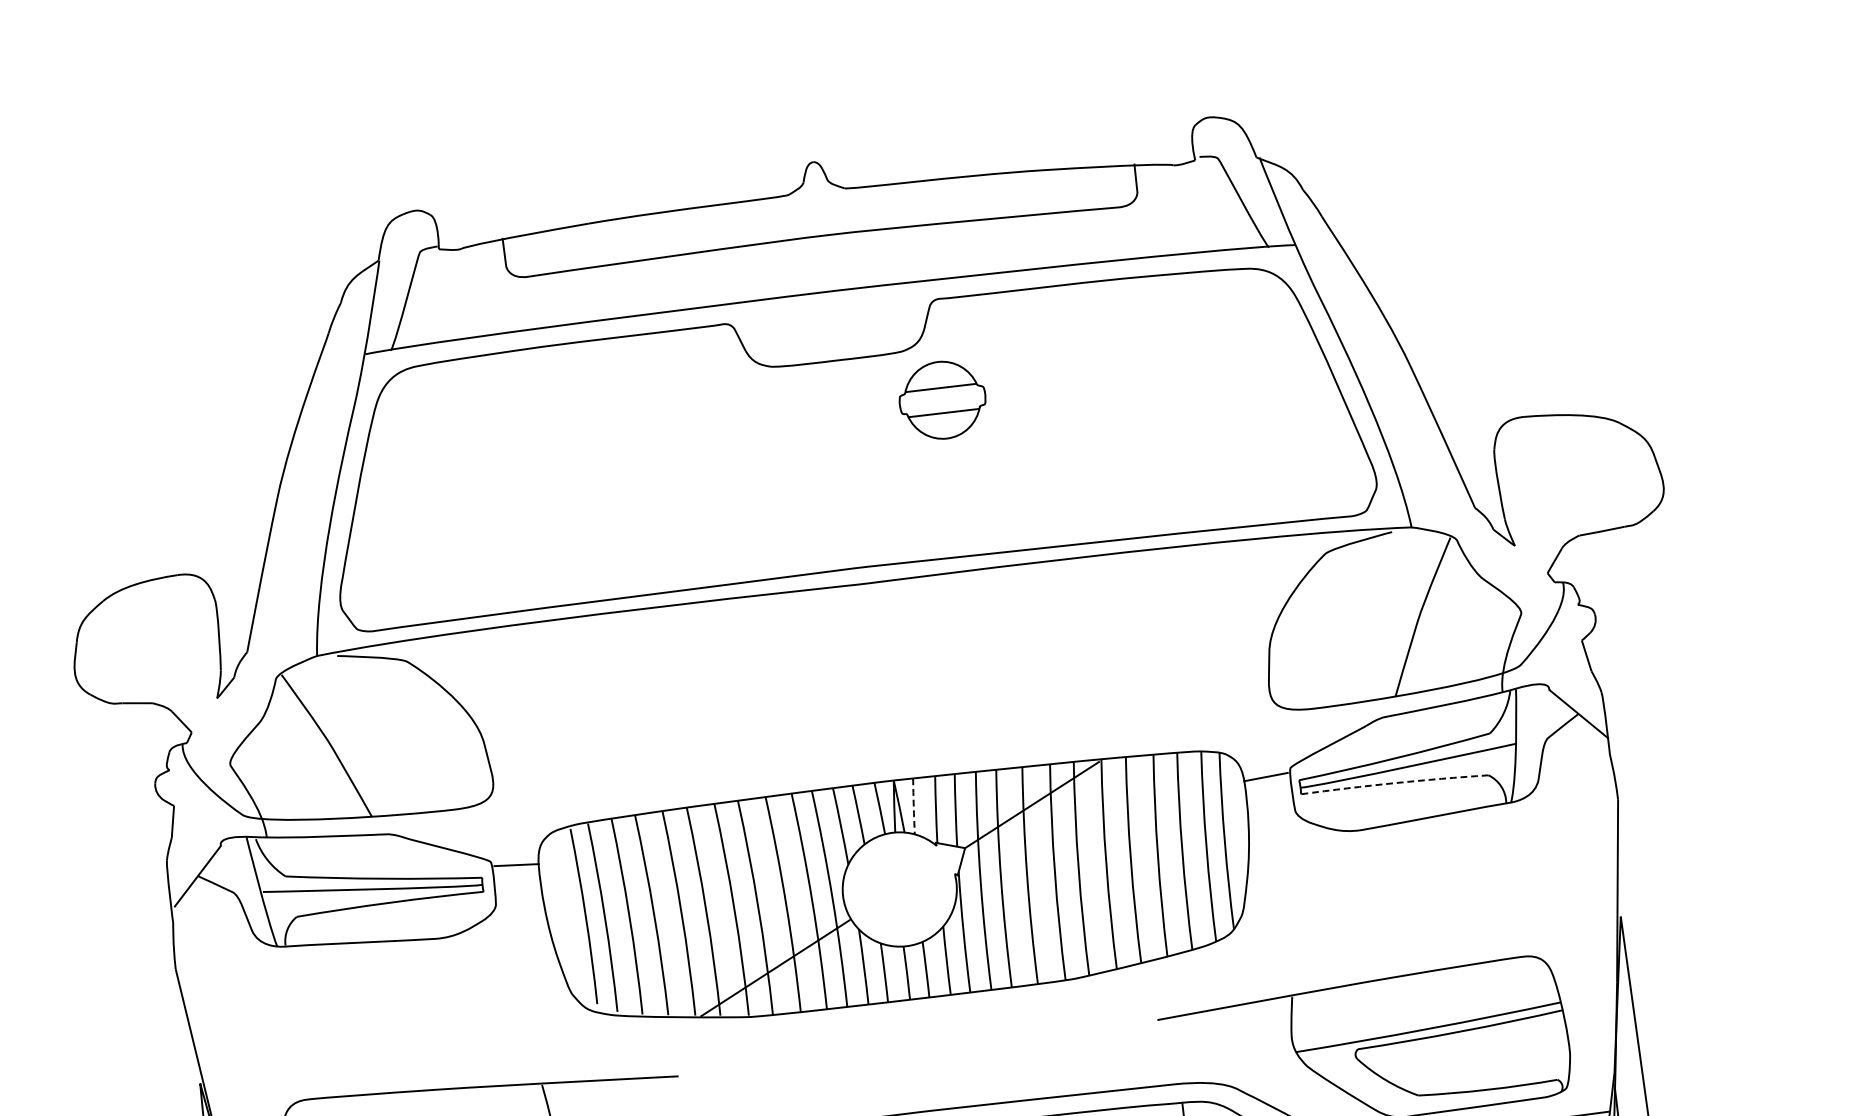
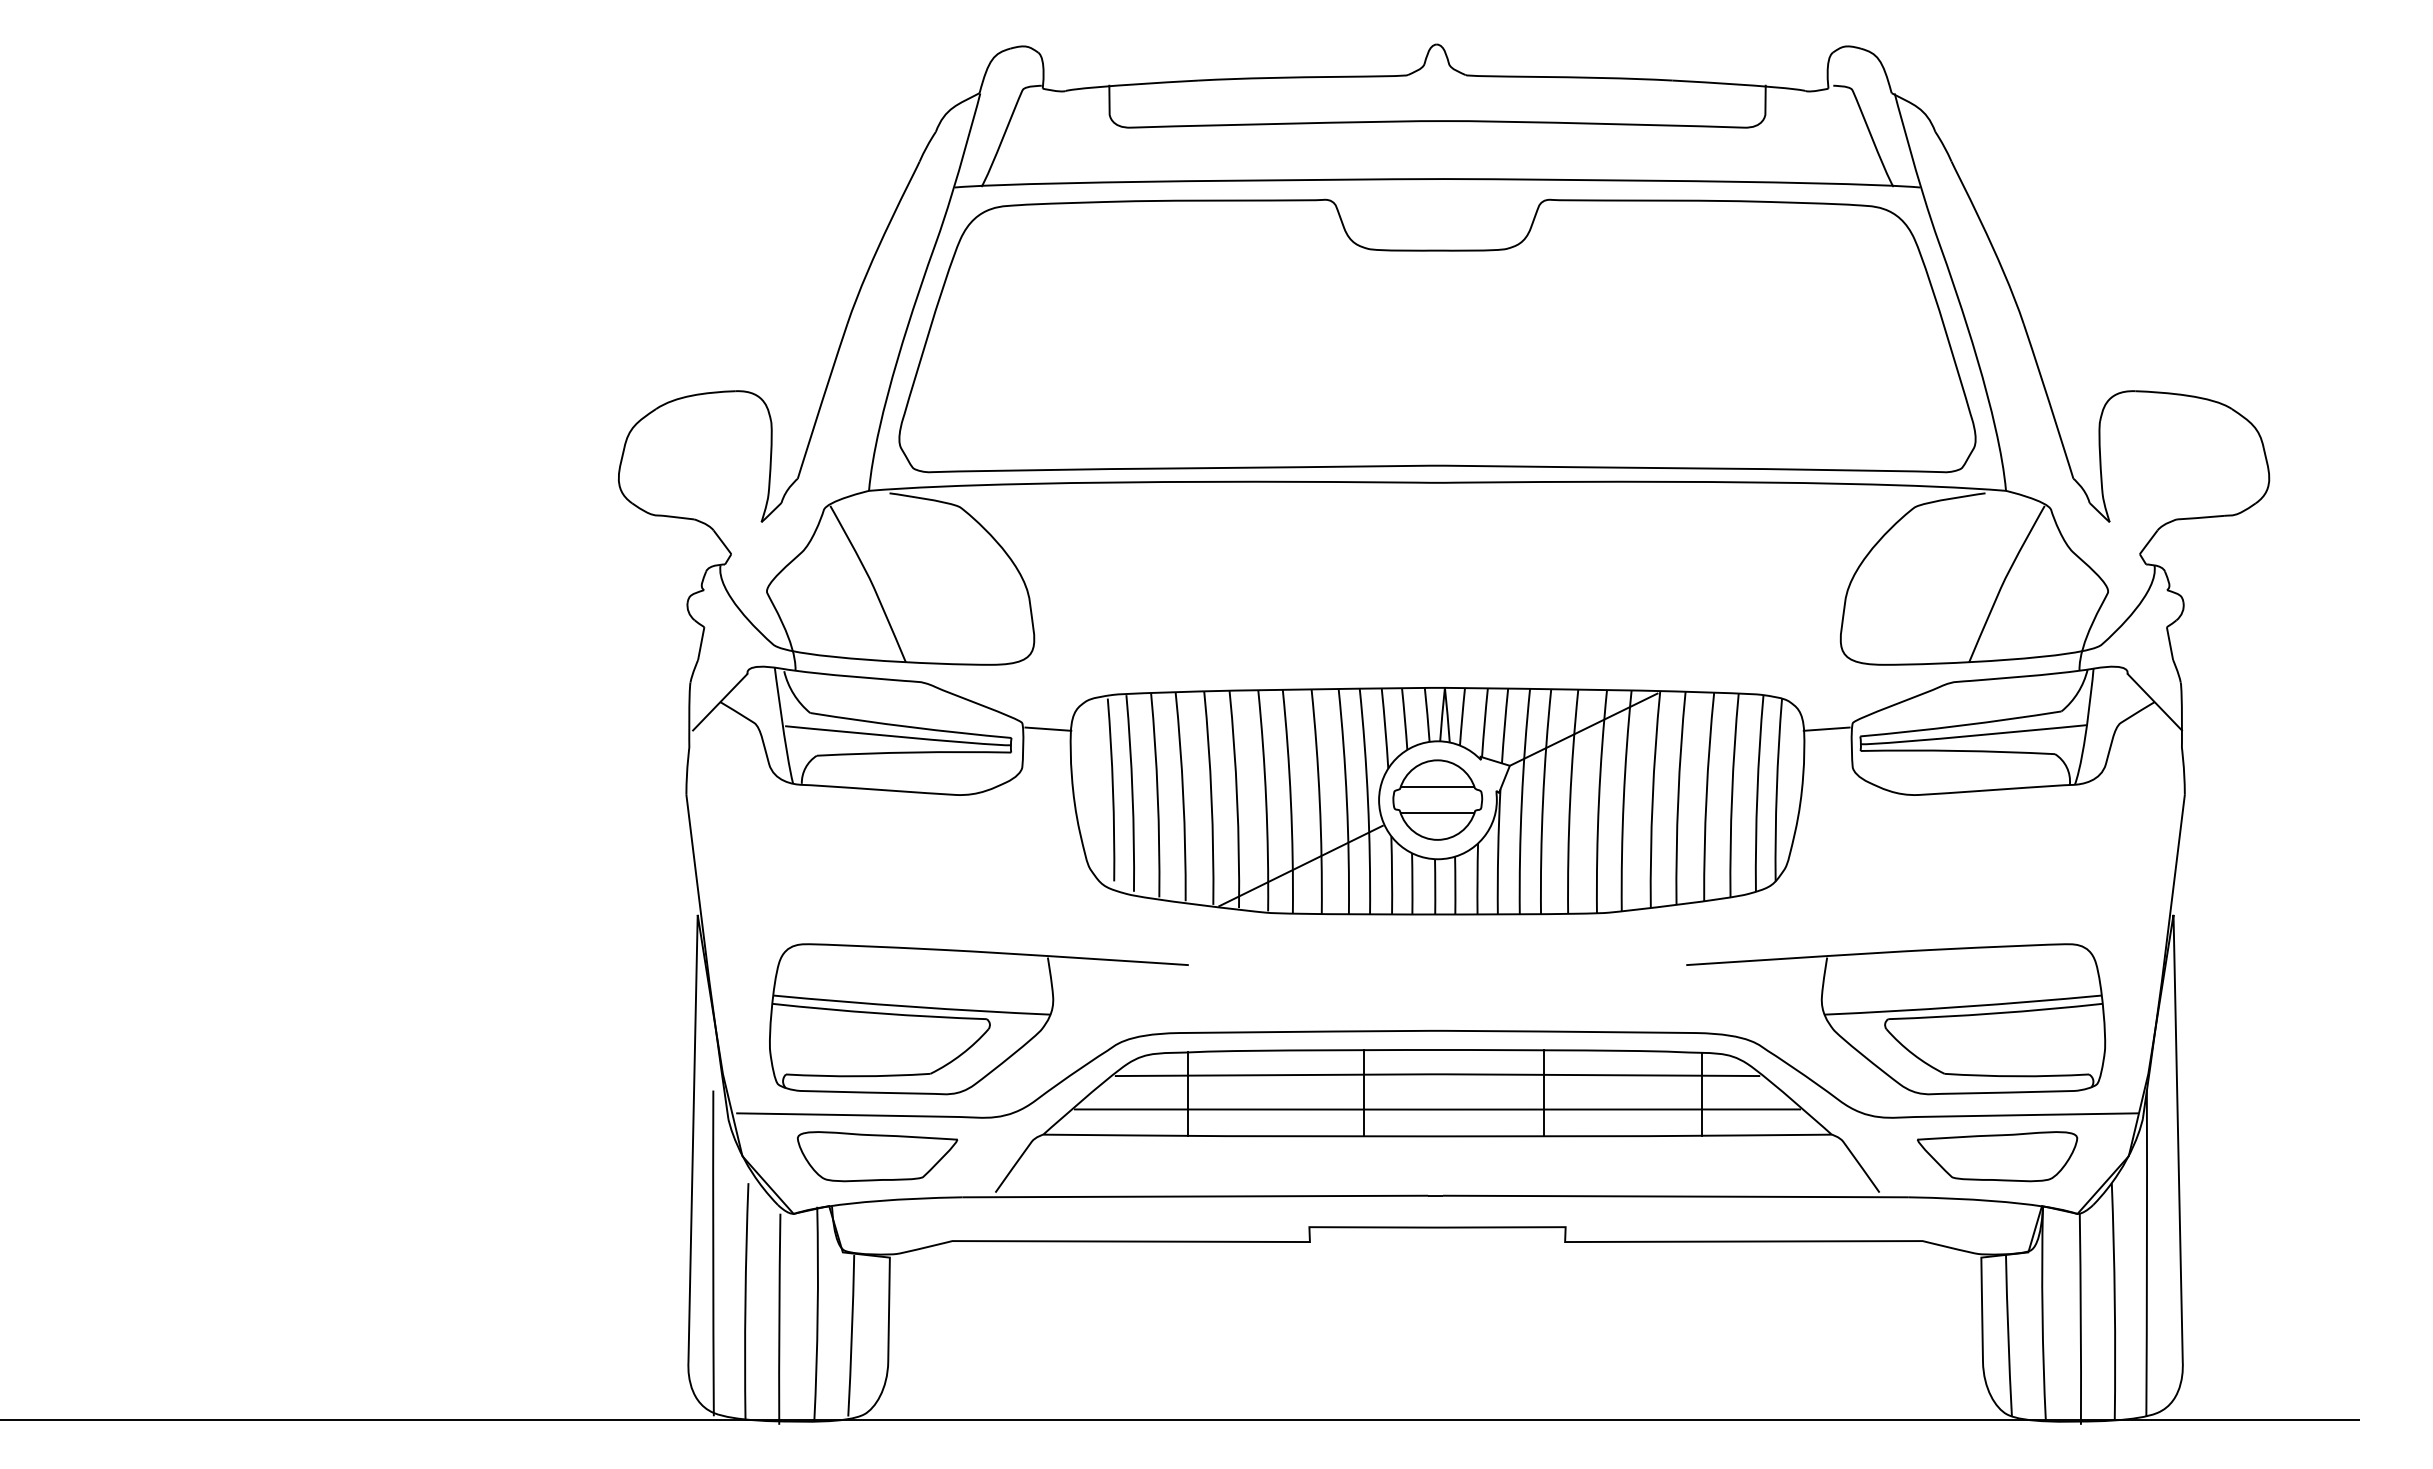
part: (942, 399) -> (1437, 799), moved
arc: (1394, 782) -> (1957, 750), dashed -> solid
arc: (913, 806) -> (1462, 716), dashed -> solid

